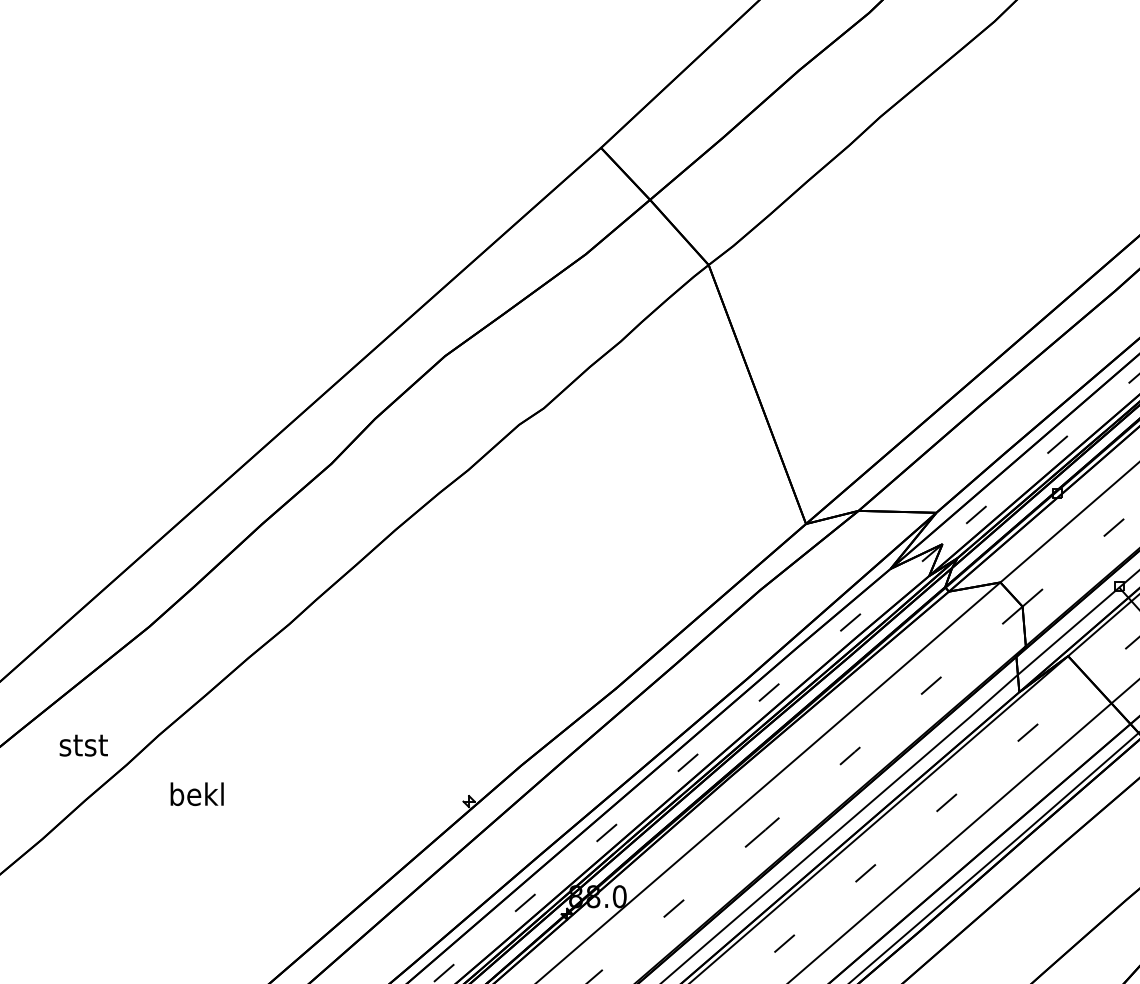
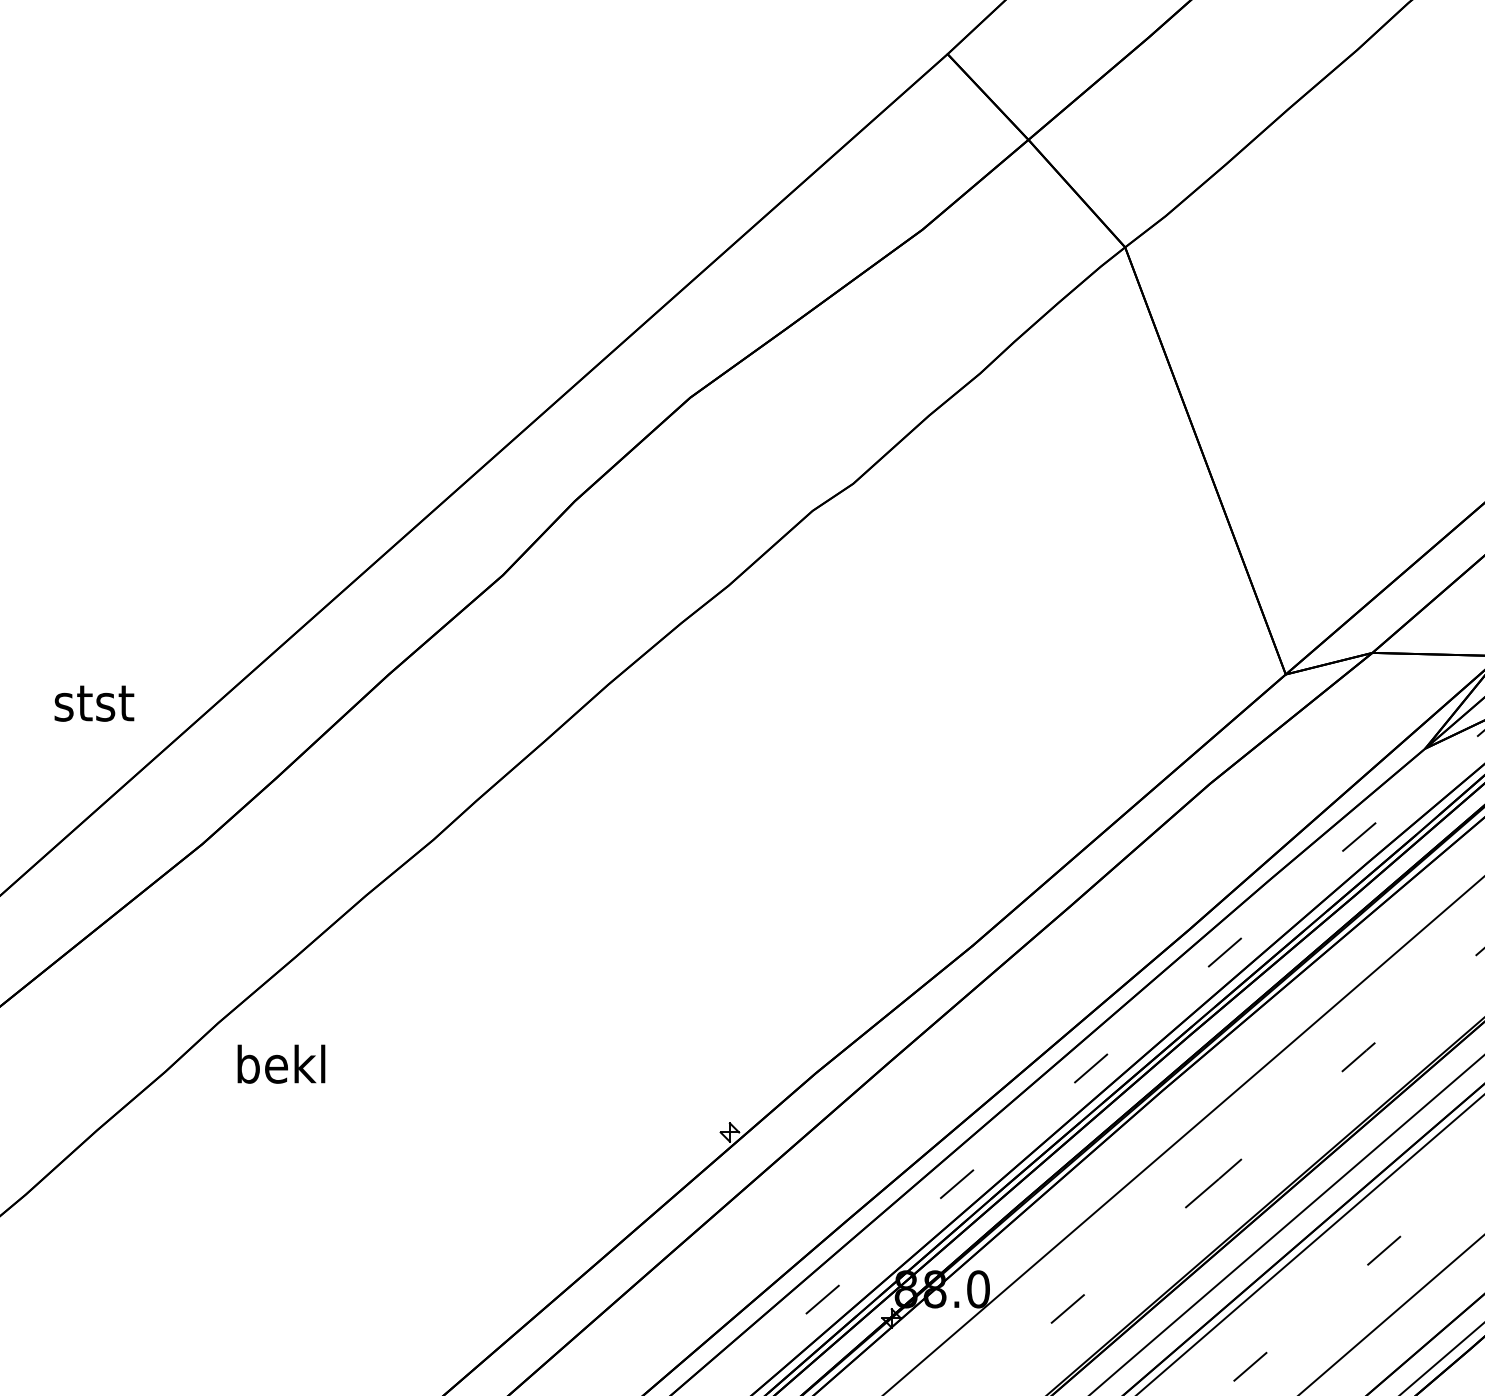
text: (83, 745) -> (93, 703), moved
text: (196, 794) -> (280, 1064), moved

